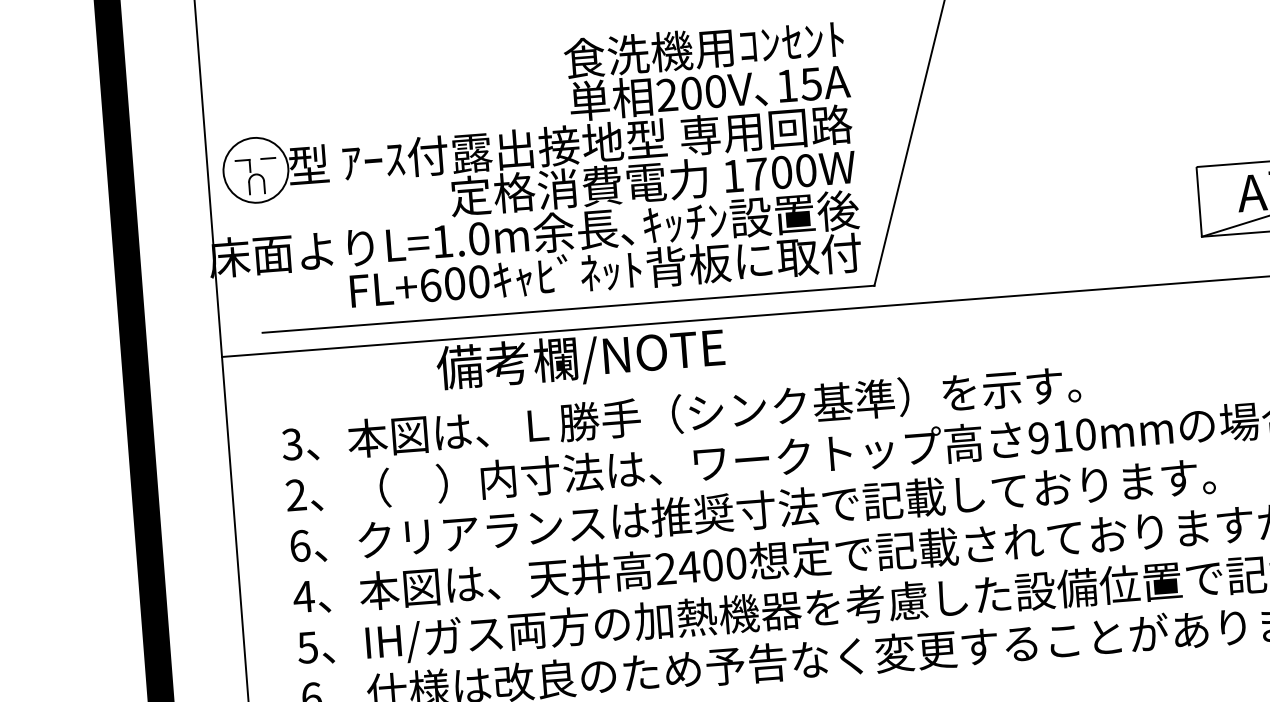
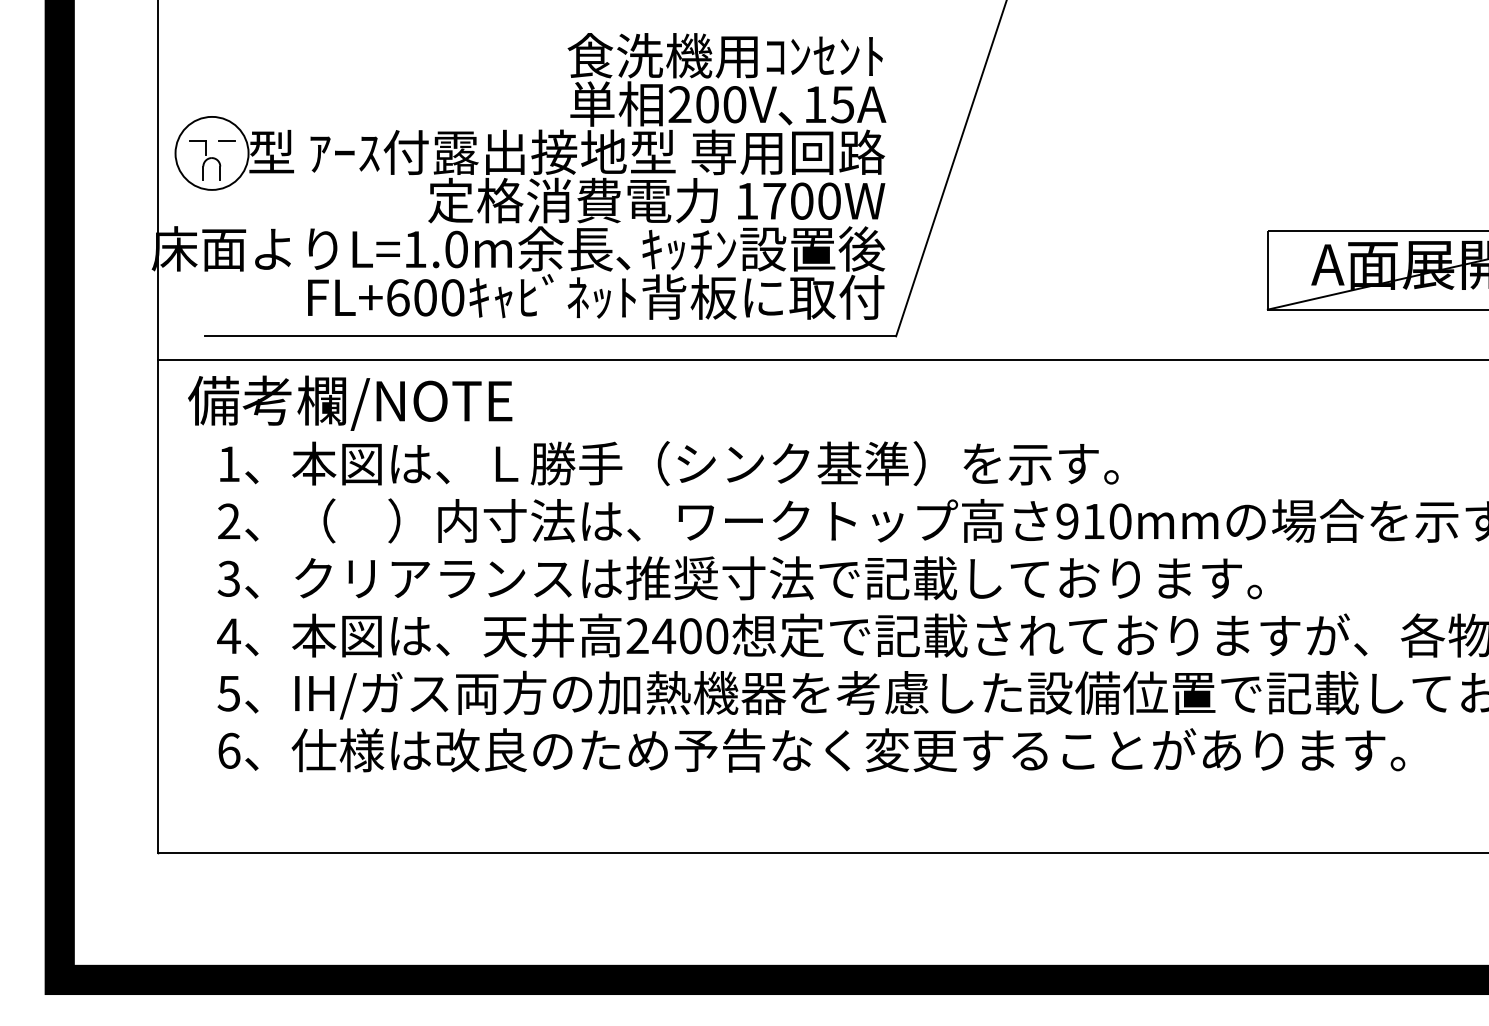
text: (580, 359) -> (350, 402), moved
text: (291, 444) -> (228, 464), 3 -> 1
text: (299, 545) -> (228, 578), 6 -> 3

